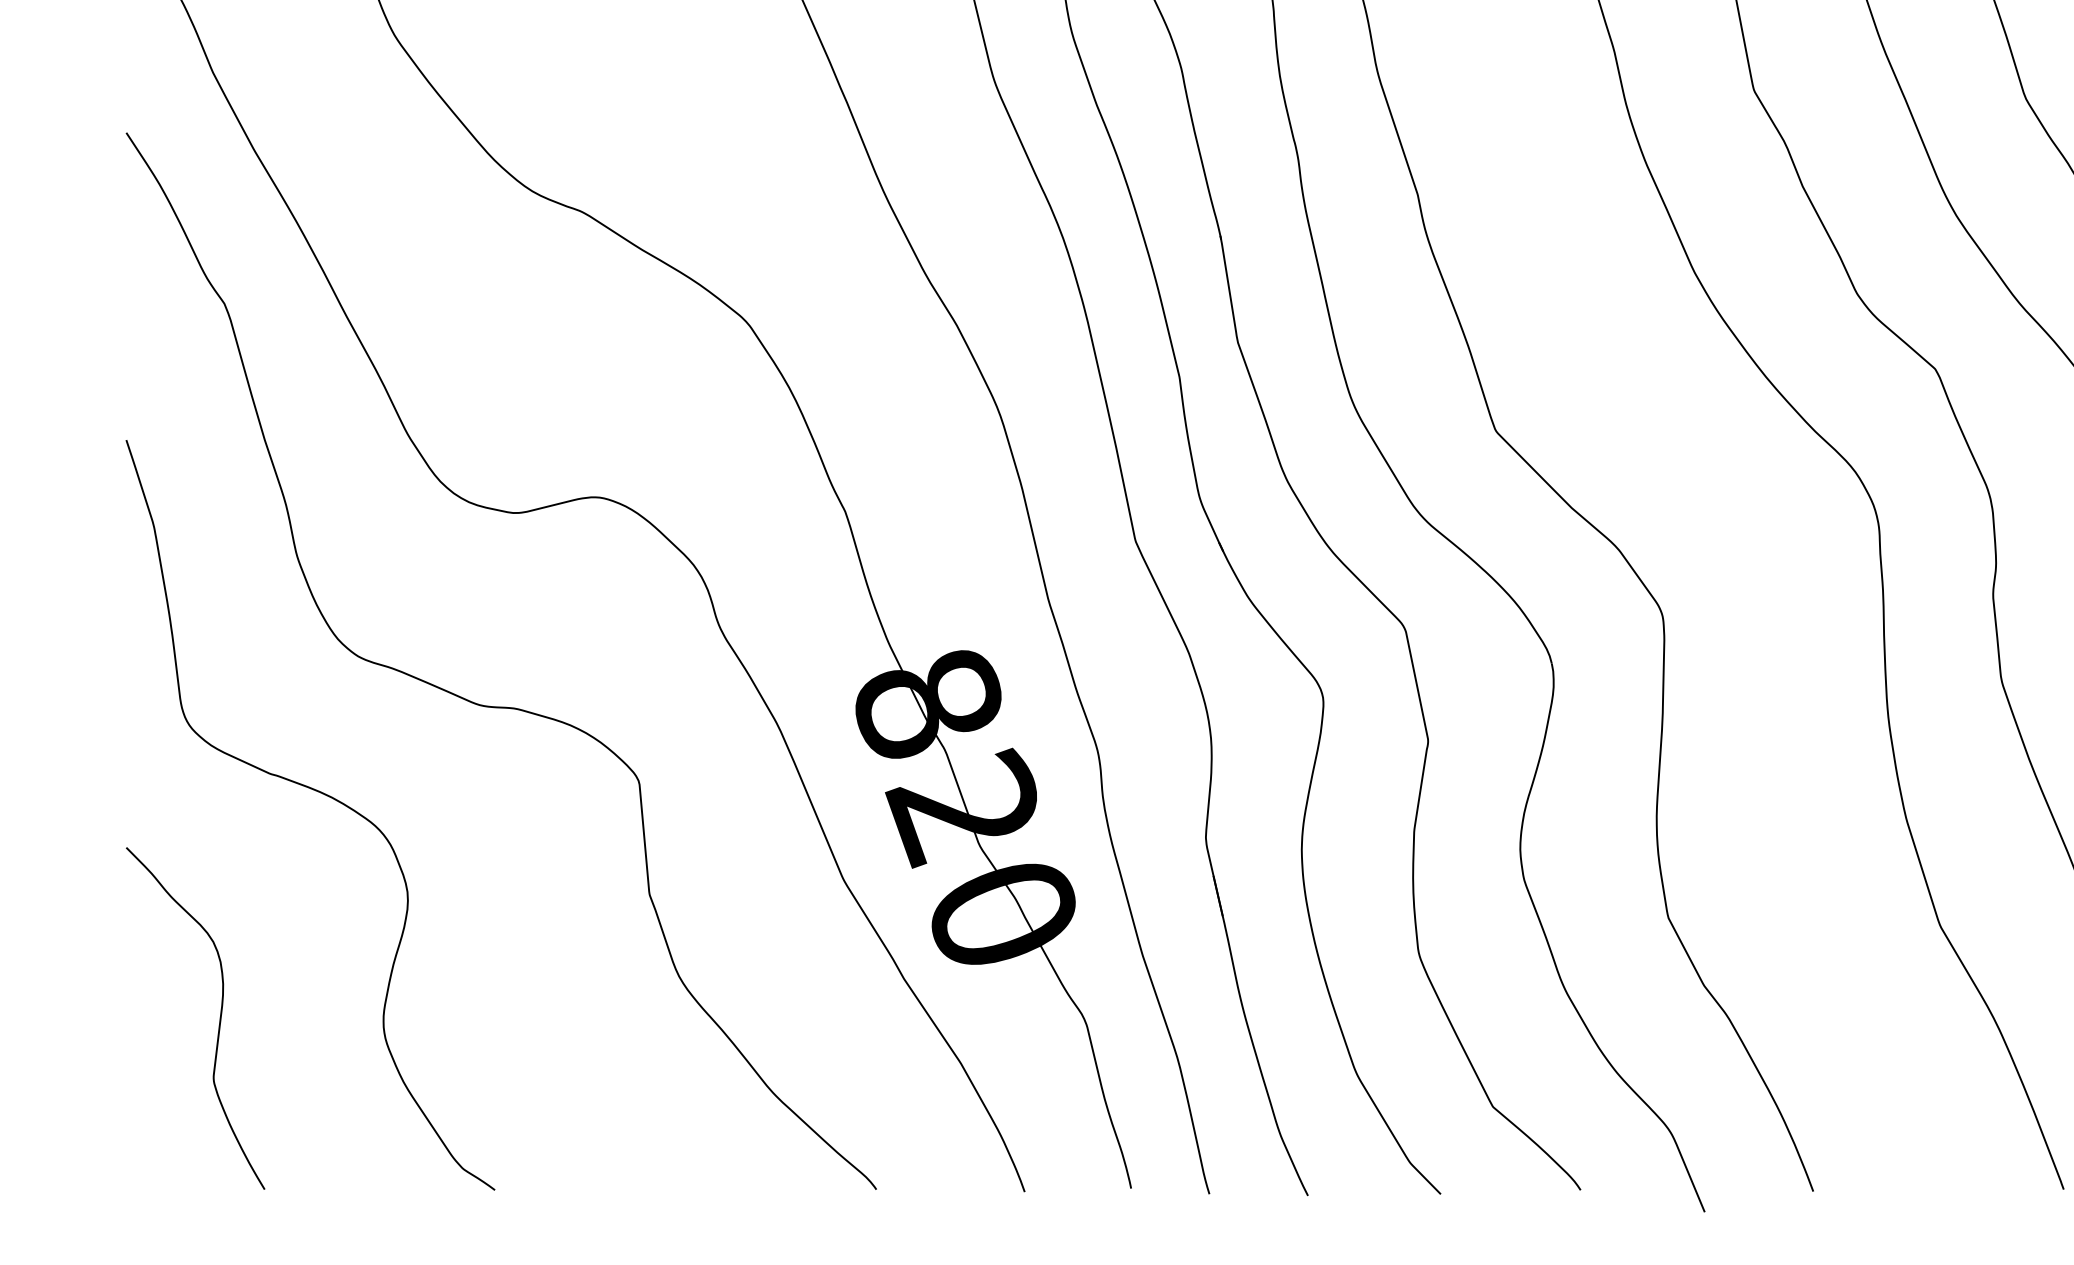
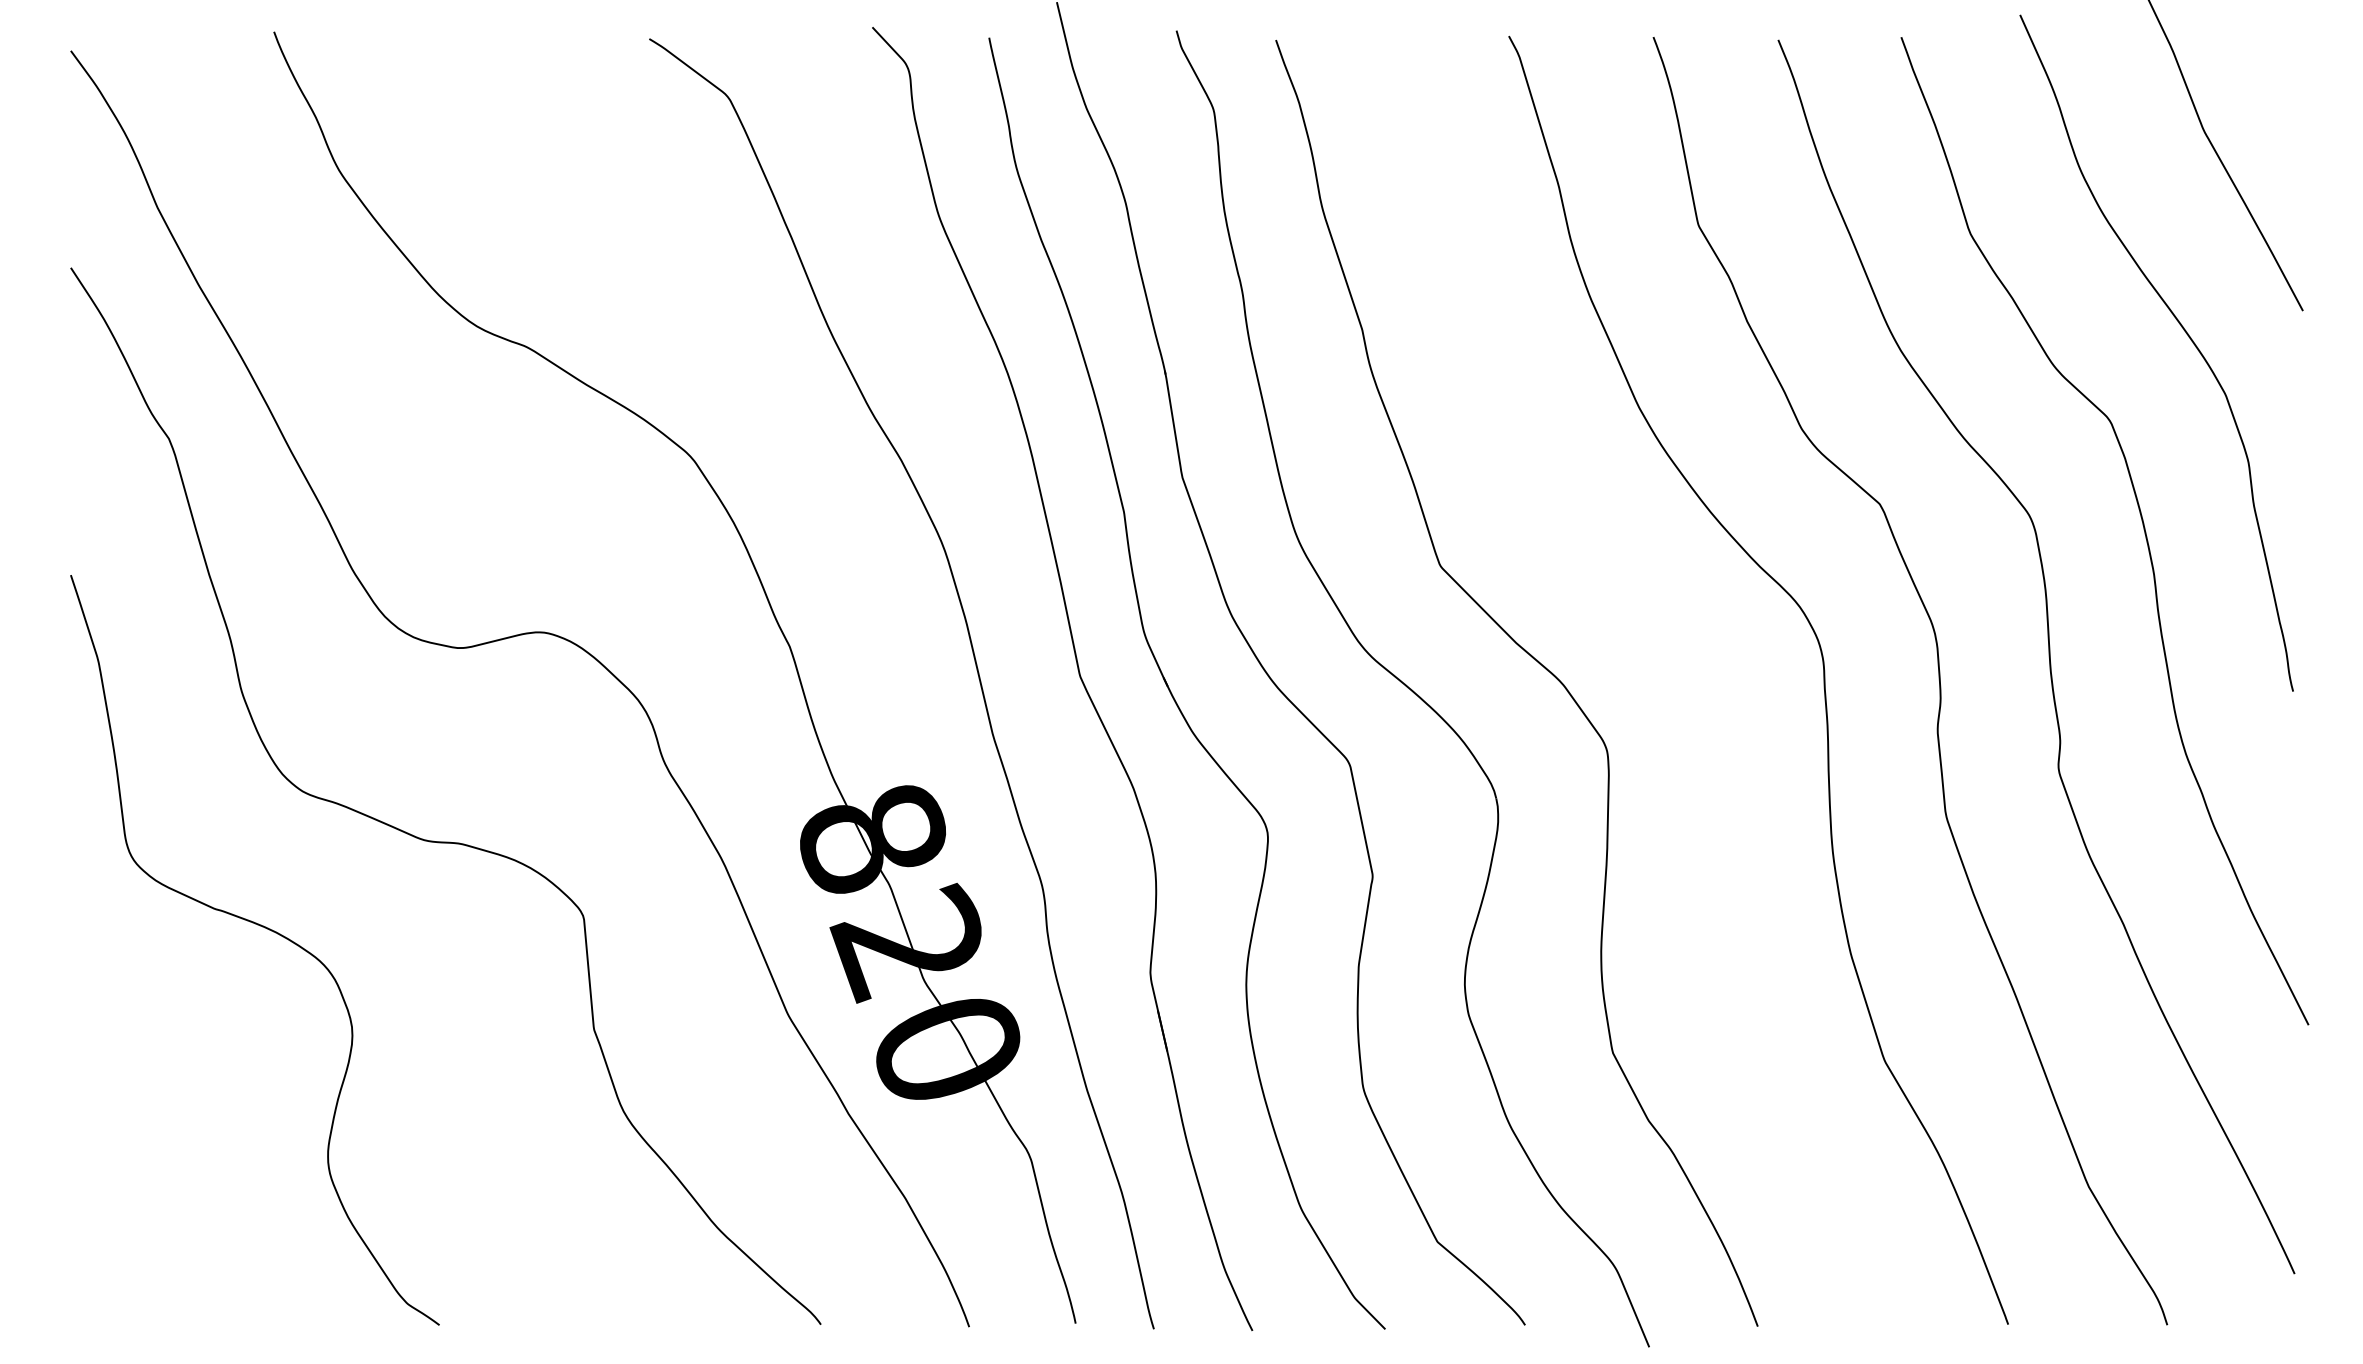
curve: (218, 1021) -> (163, 1156), removed

